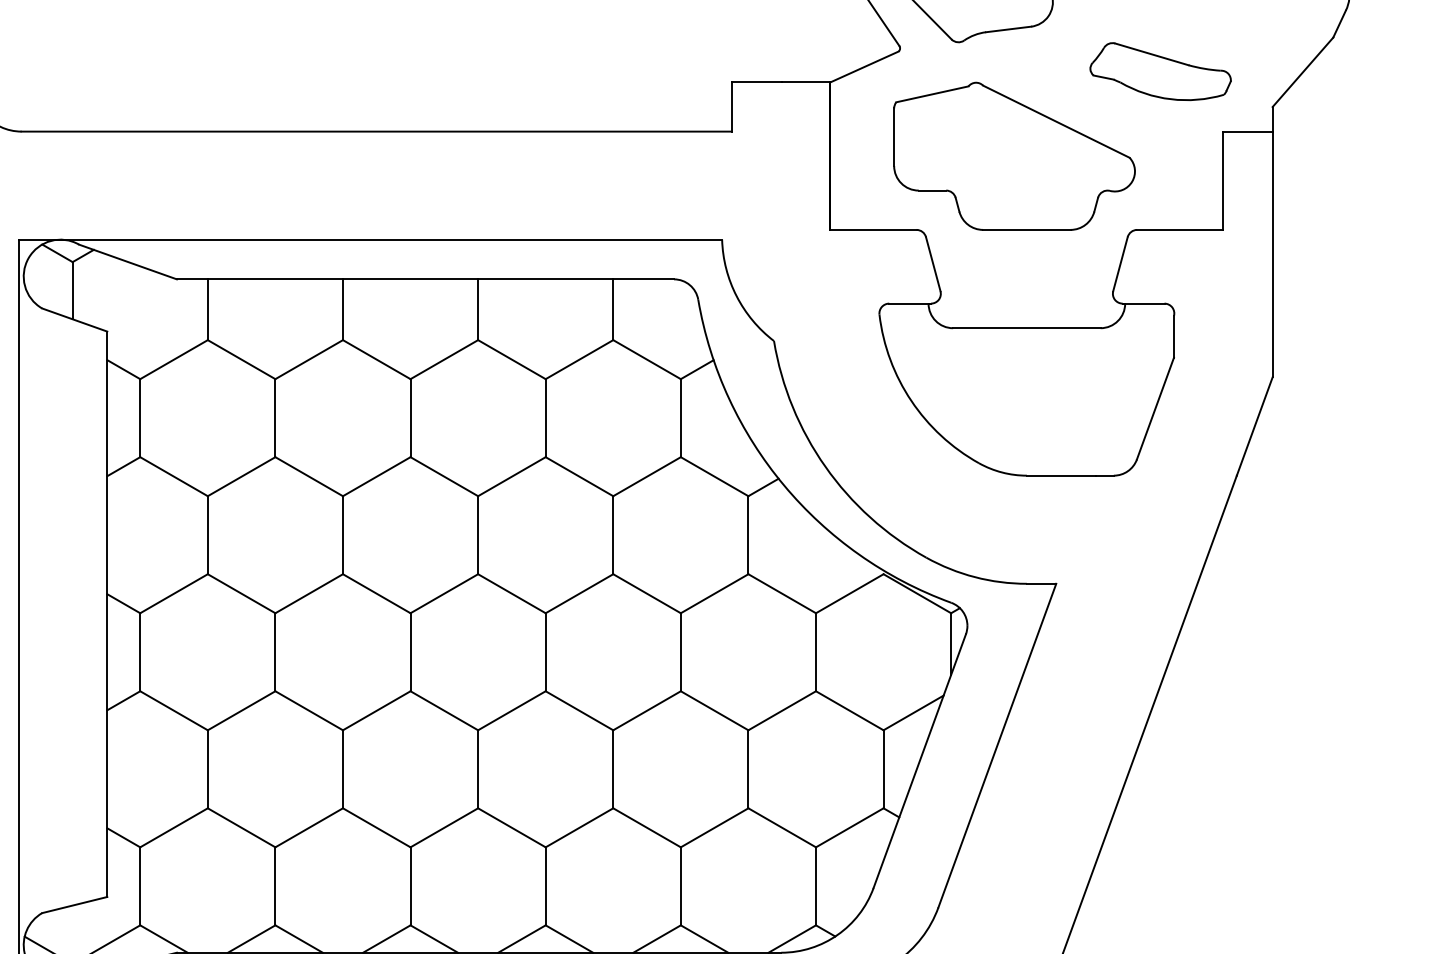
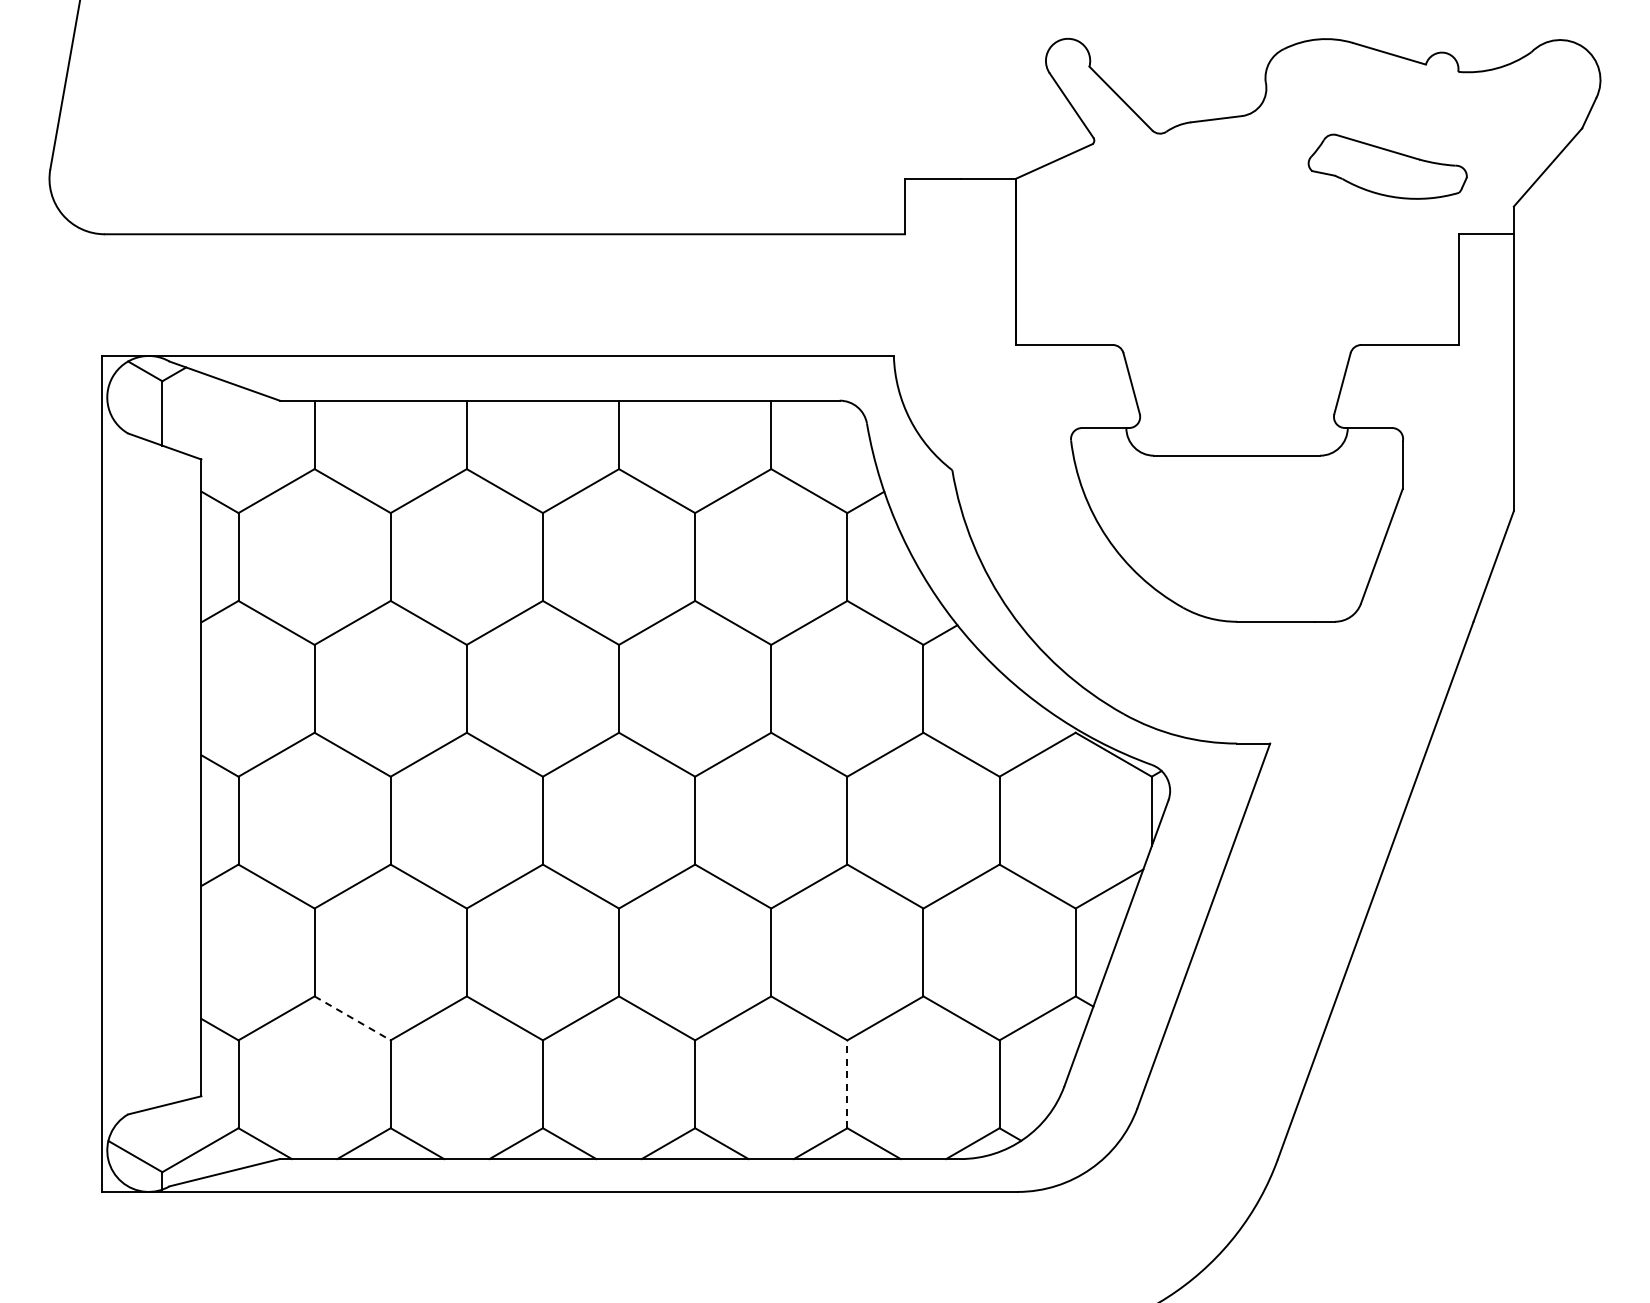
part: (1013, 155) -> (1222, 261), removed
line: (241, 827) -> (352, 1018), solid -> dashed
line: (680, 886) -> (847, 1084), solid -> dashed

